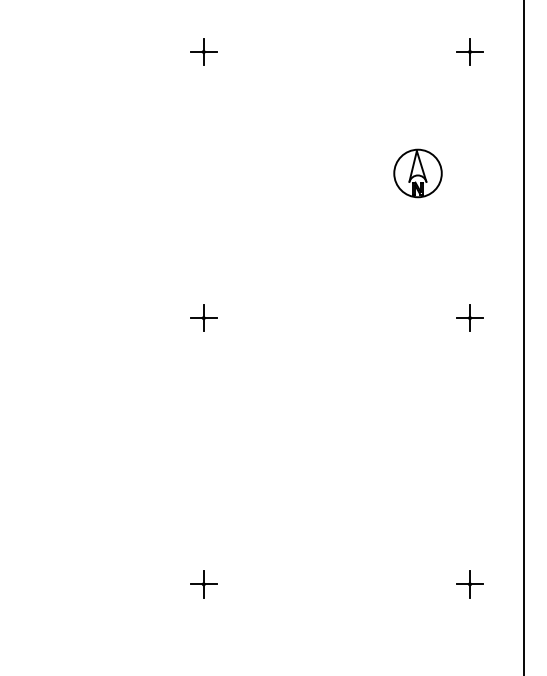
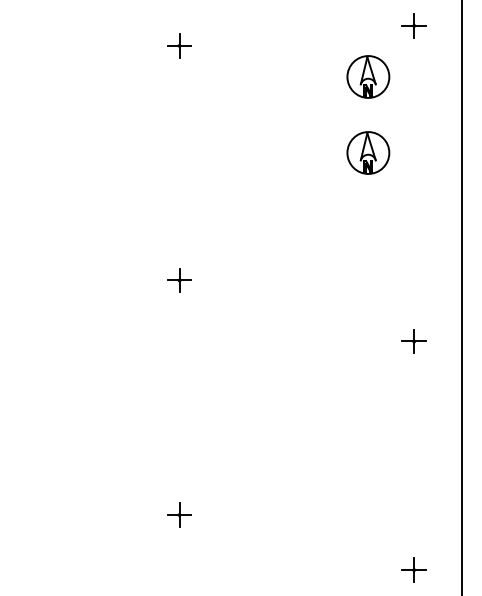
part: (469, 51) -> (413, 25), moved
part: (418, 86) -> (368, 76), added
part: (469, 318) -> (413, 341), moved
part: (469, 583) -> (413, 569), moved

